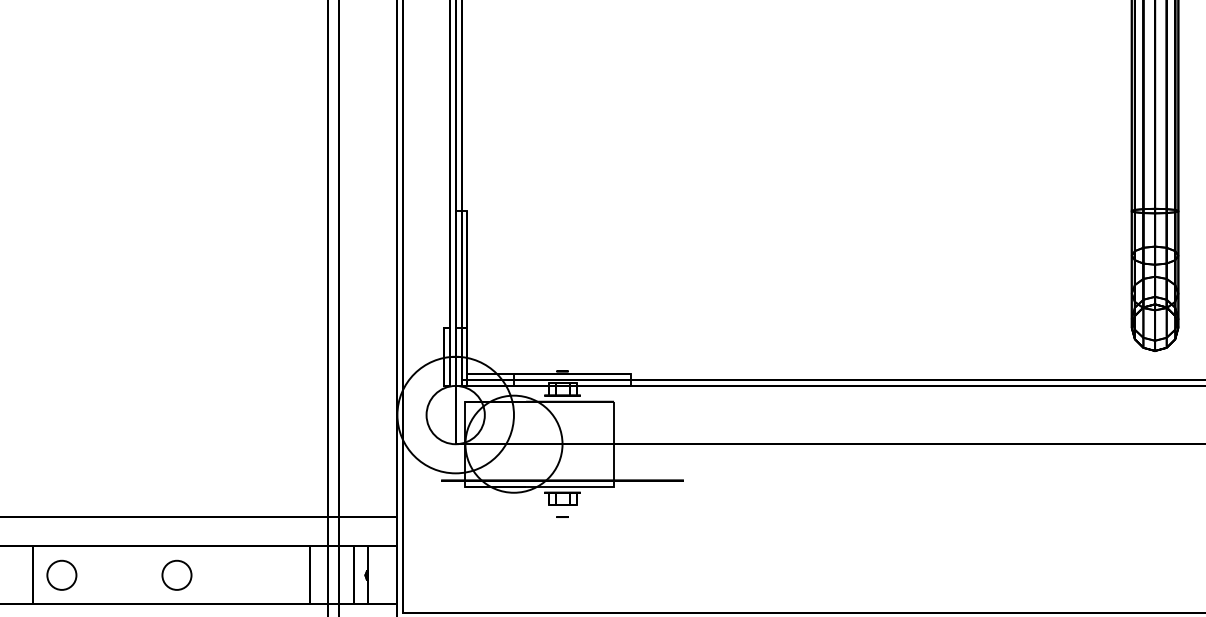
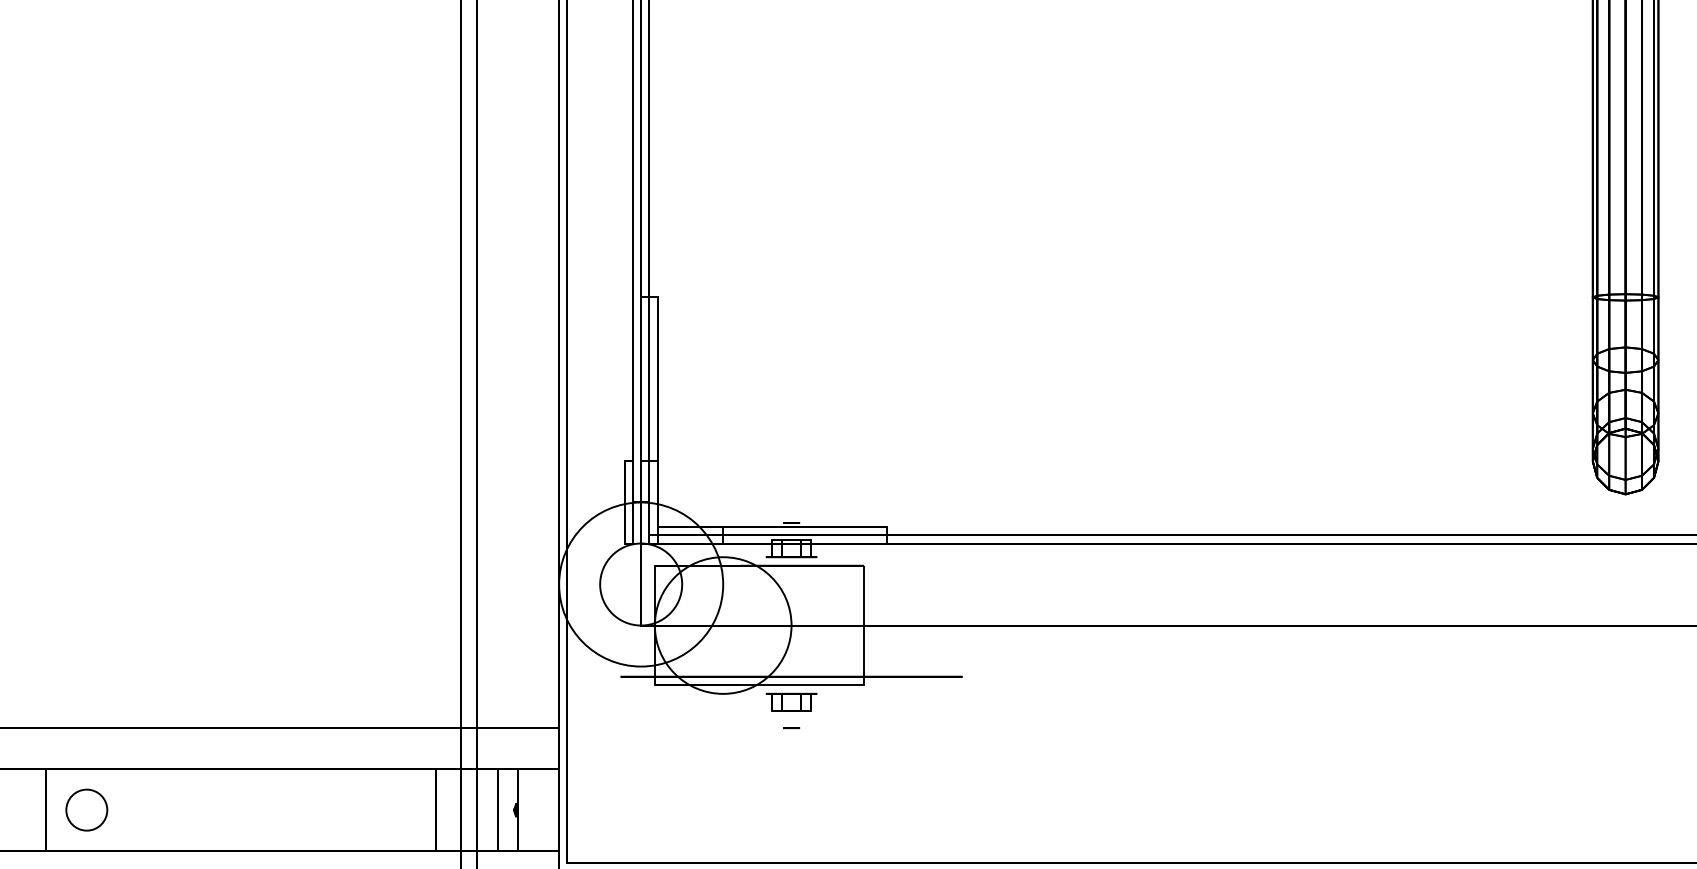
circle: (176, 574) -> (248, 809), removed

